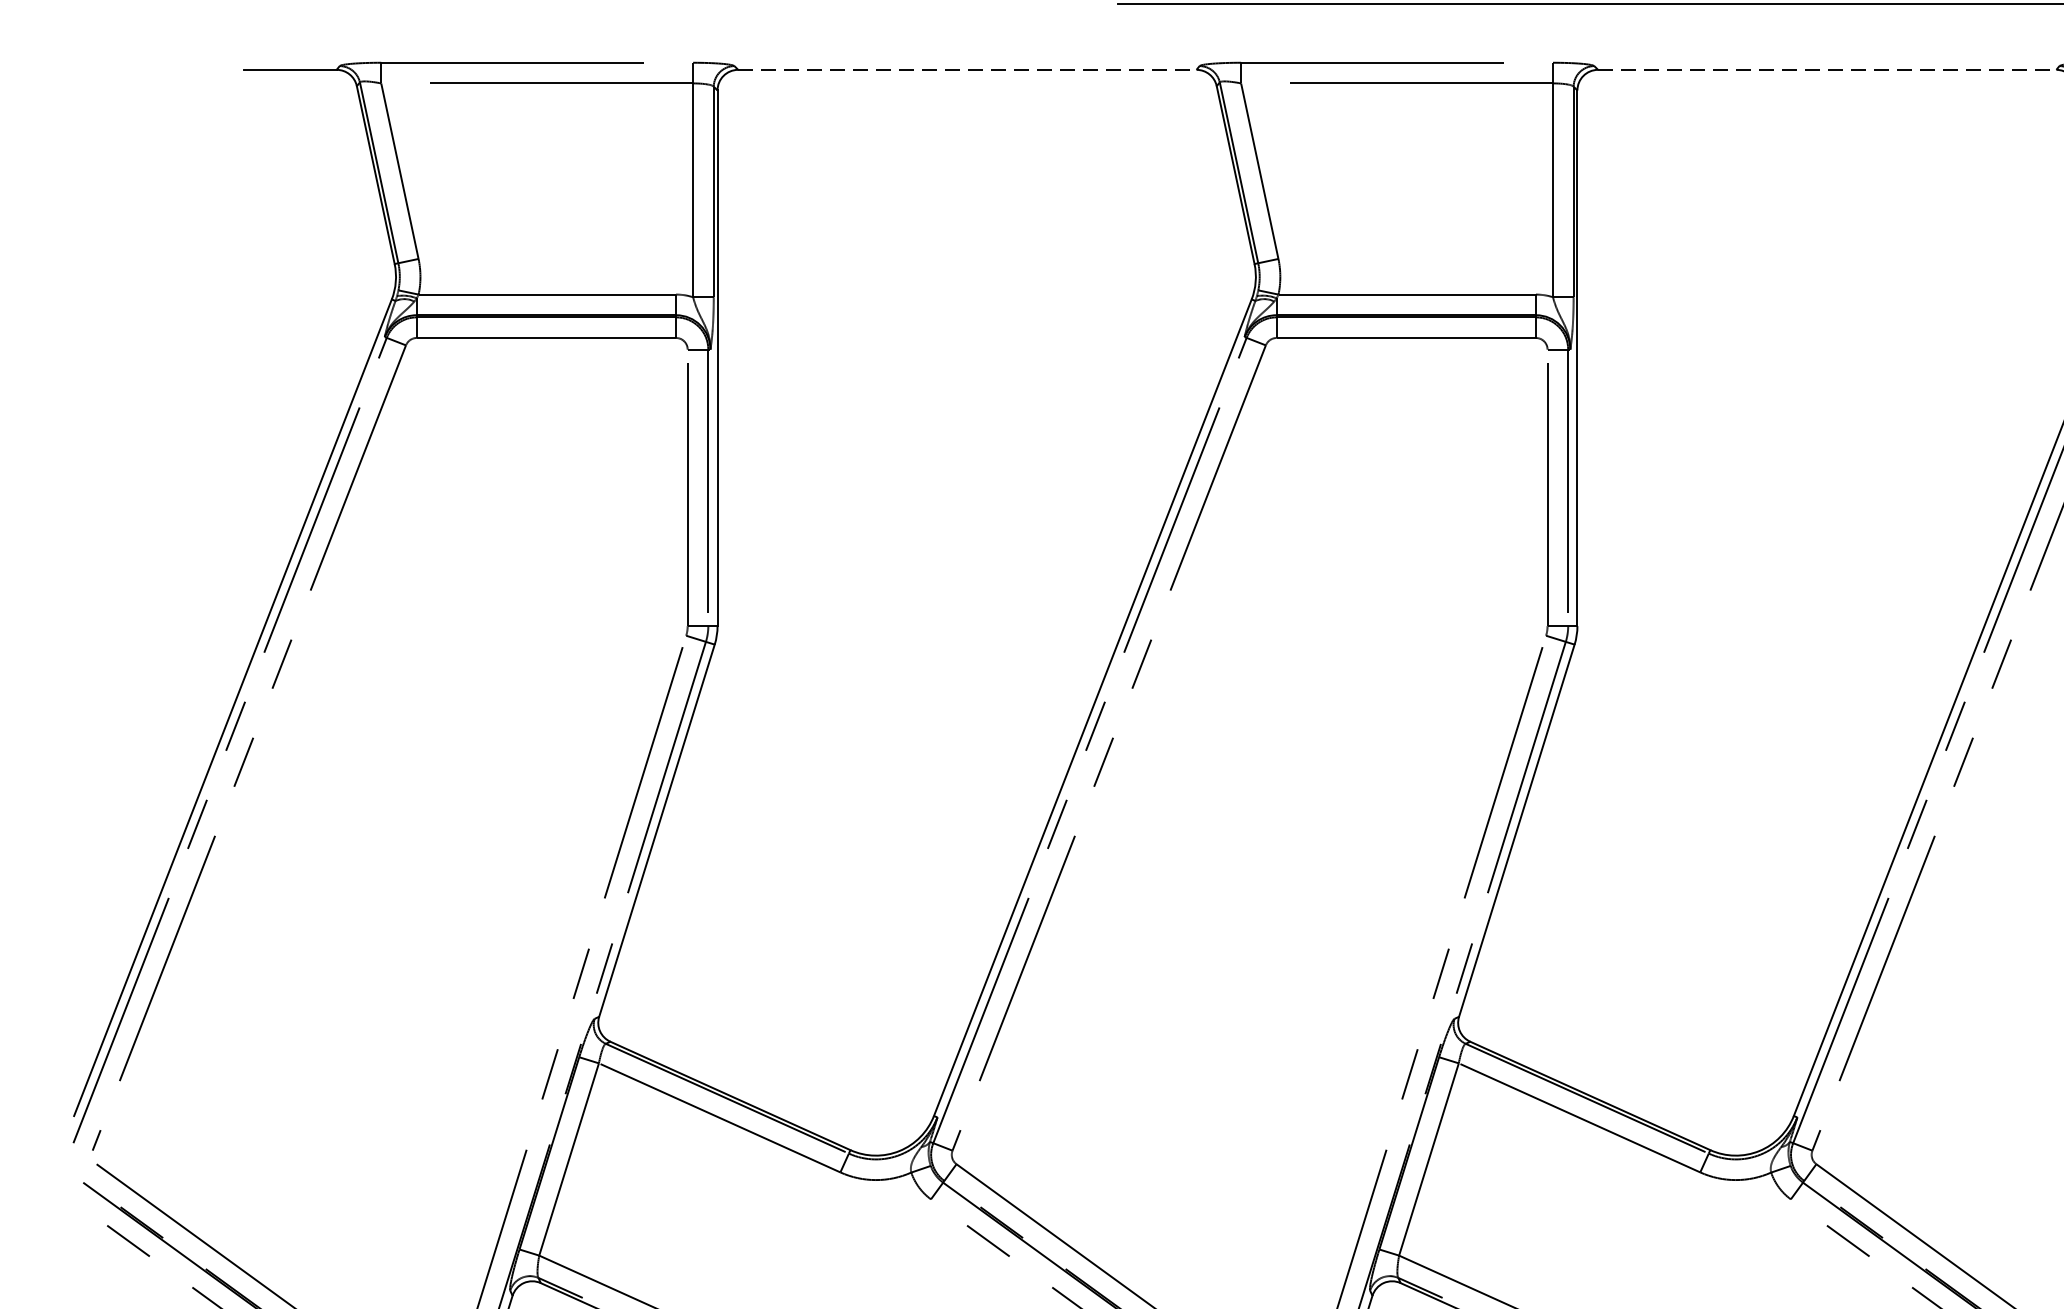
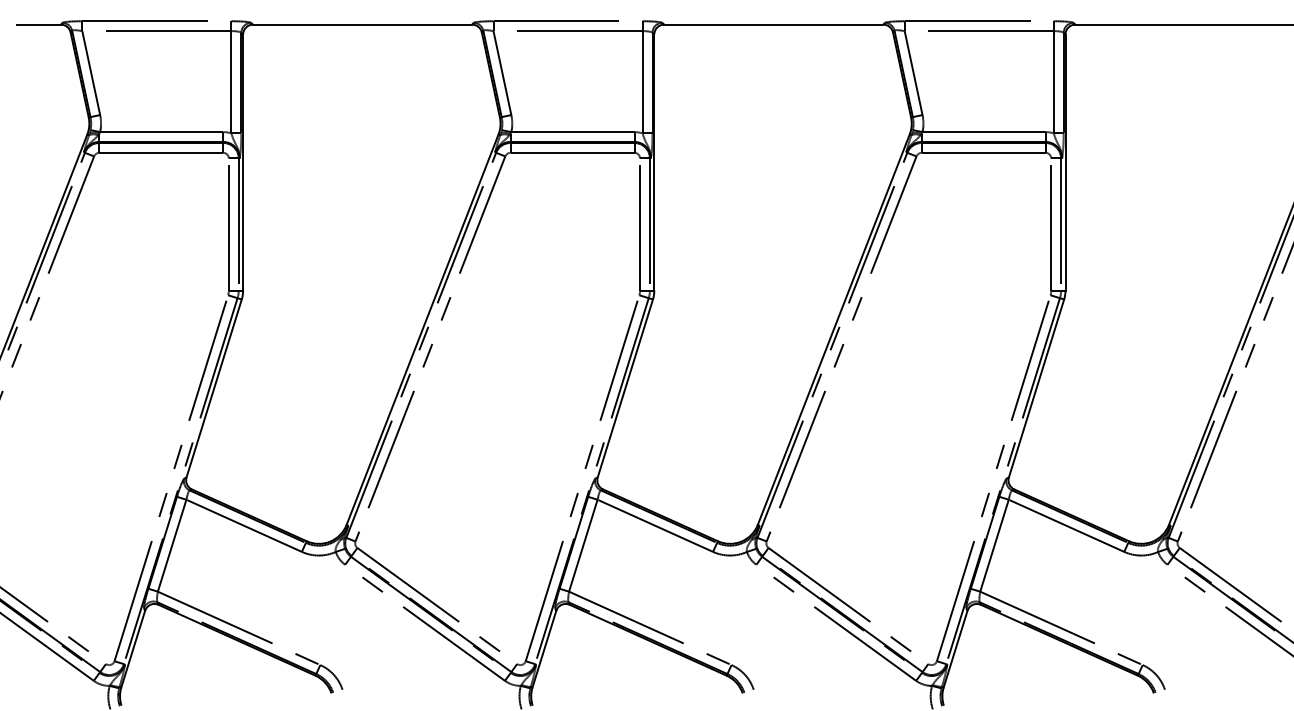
line: (967, 69) -> (362, 24), dashed -> solid
line: (1826, 69) -> (773, 24), dashed -> solid

